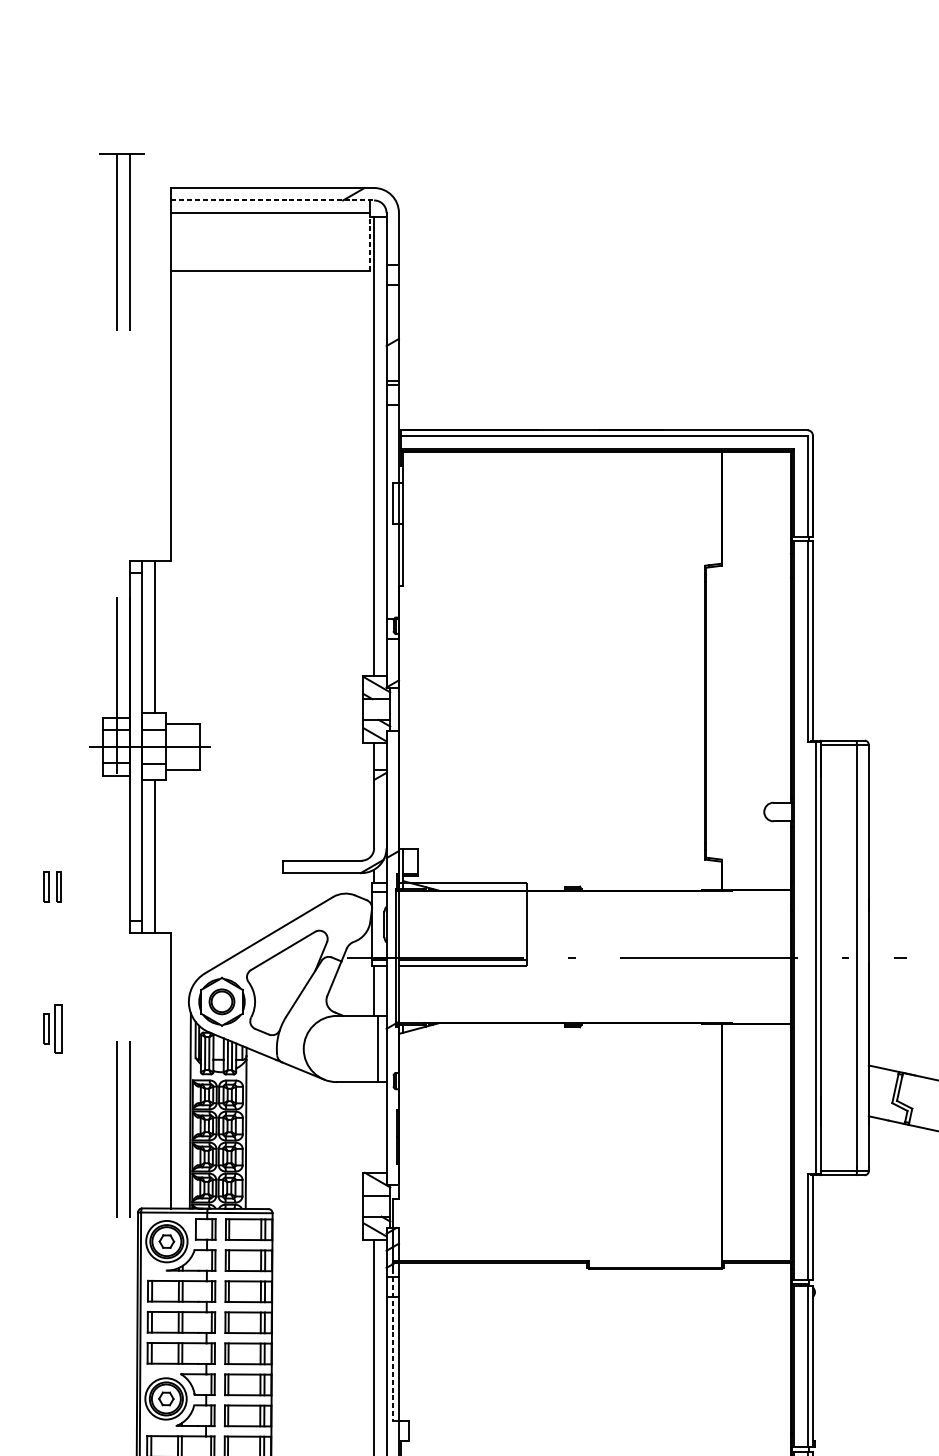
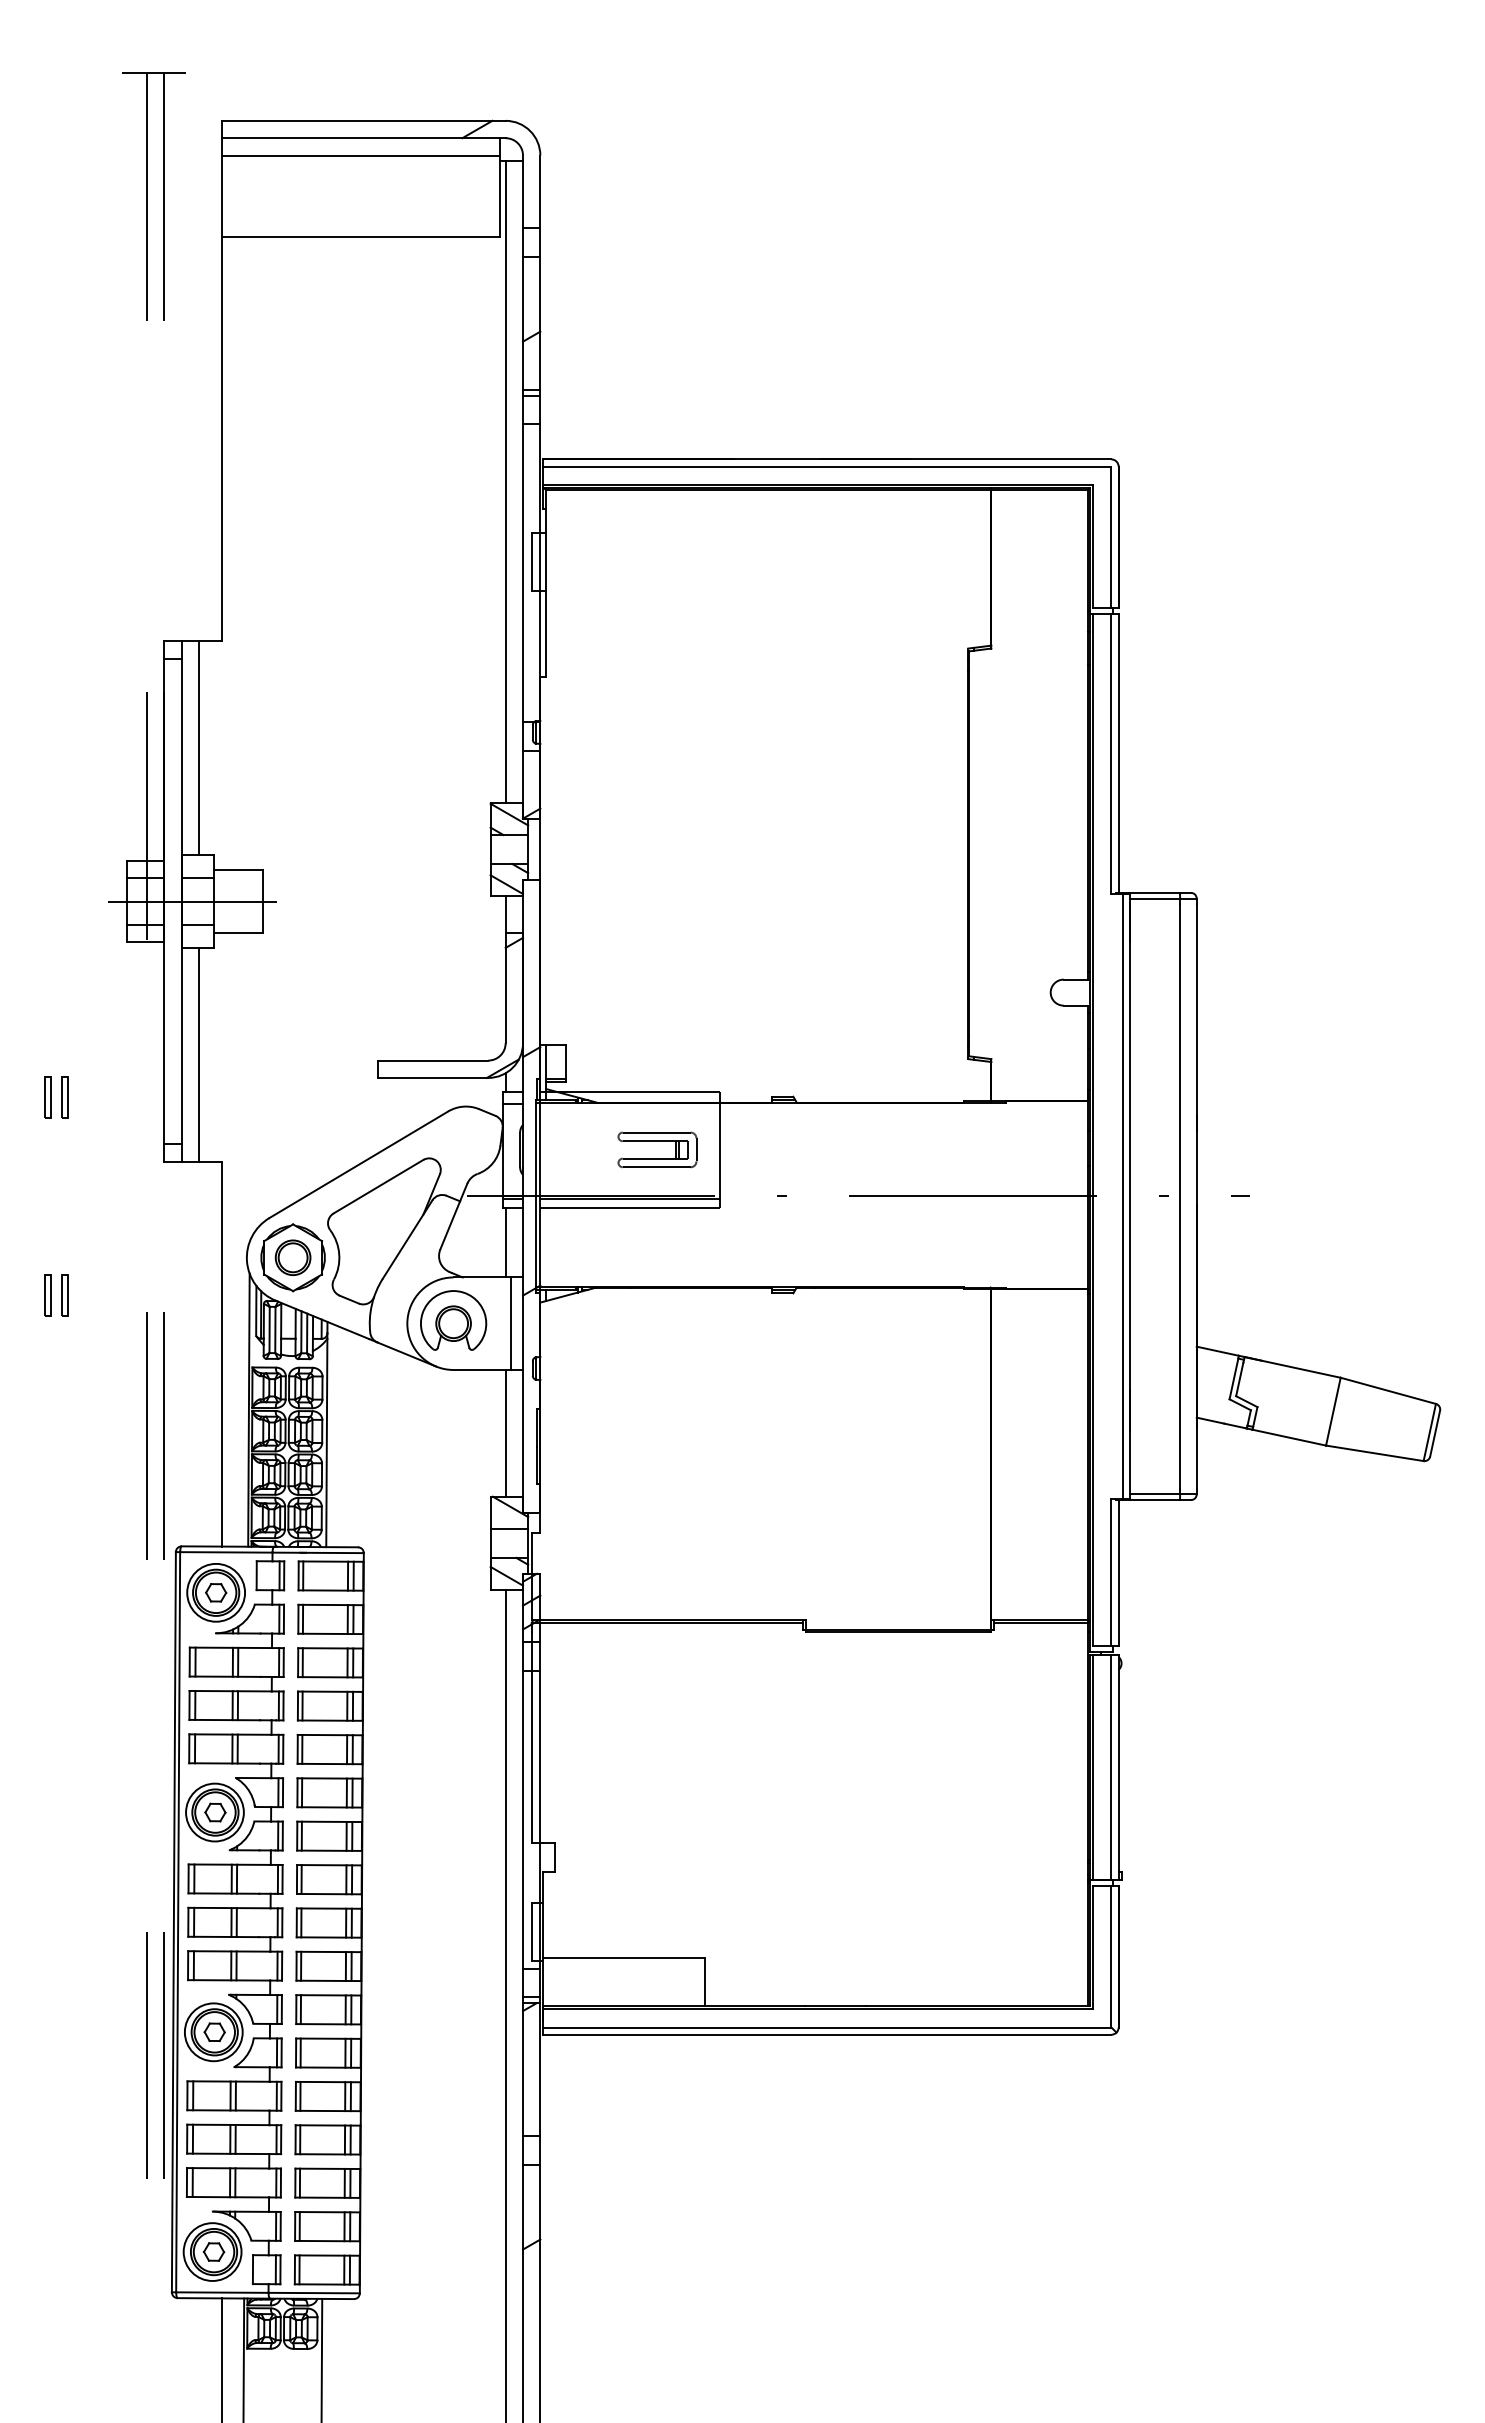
line: (272, 200) -> (363, 138), dashed -> solid
line: (369, 241) -> (499, 195), dashed -> solid
part: (482, 918) -> (657, 1141), added
part: (58, 1028) -> (64, 1295), size x0.62
part: (336, 1046) -> (453, 1320), added
line: (374, 1126) -> (505, 1432), added
line: (392, 1345) -> (531, 1737), dashed -> solid

